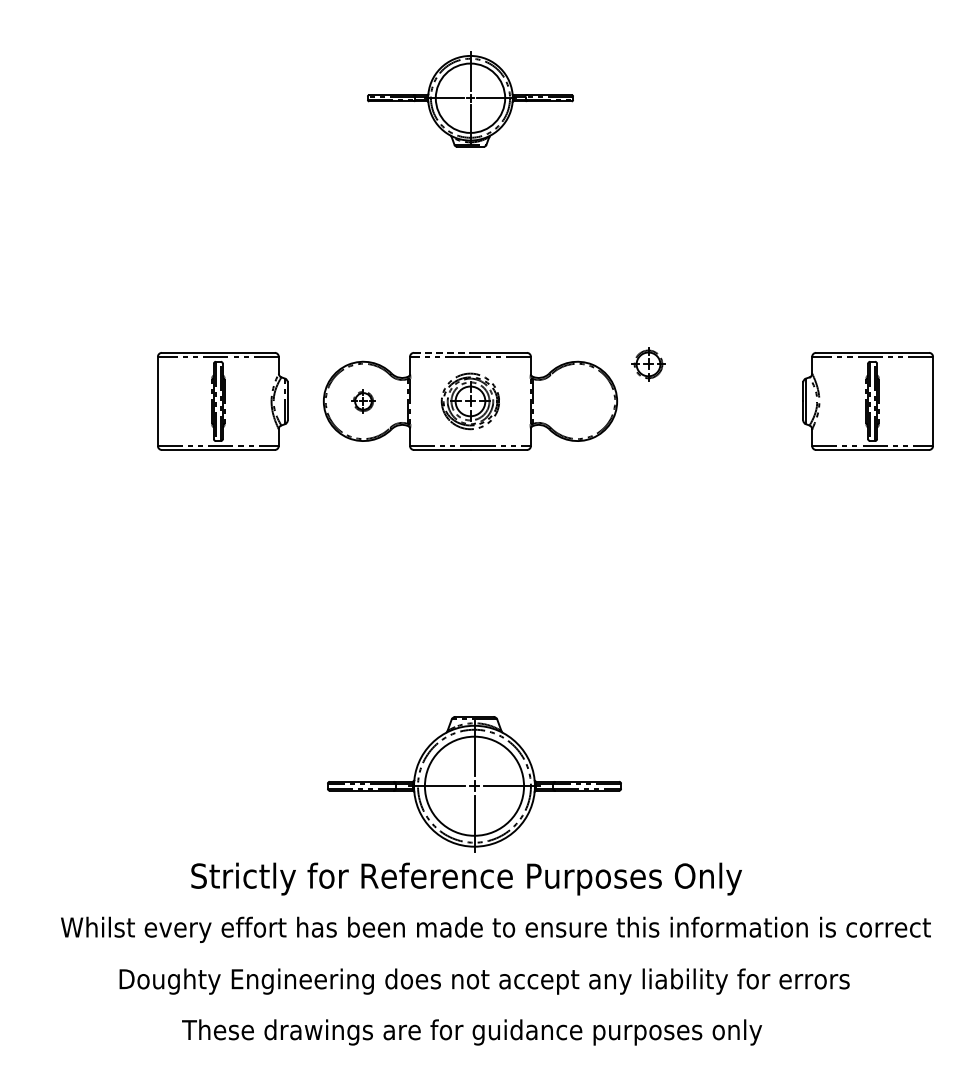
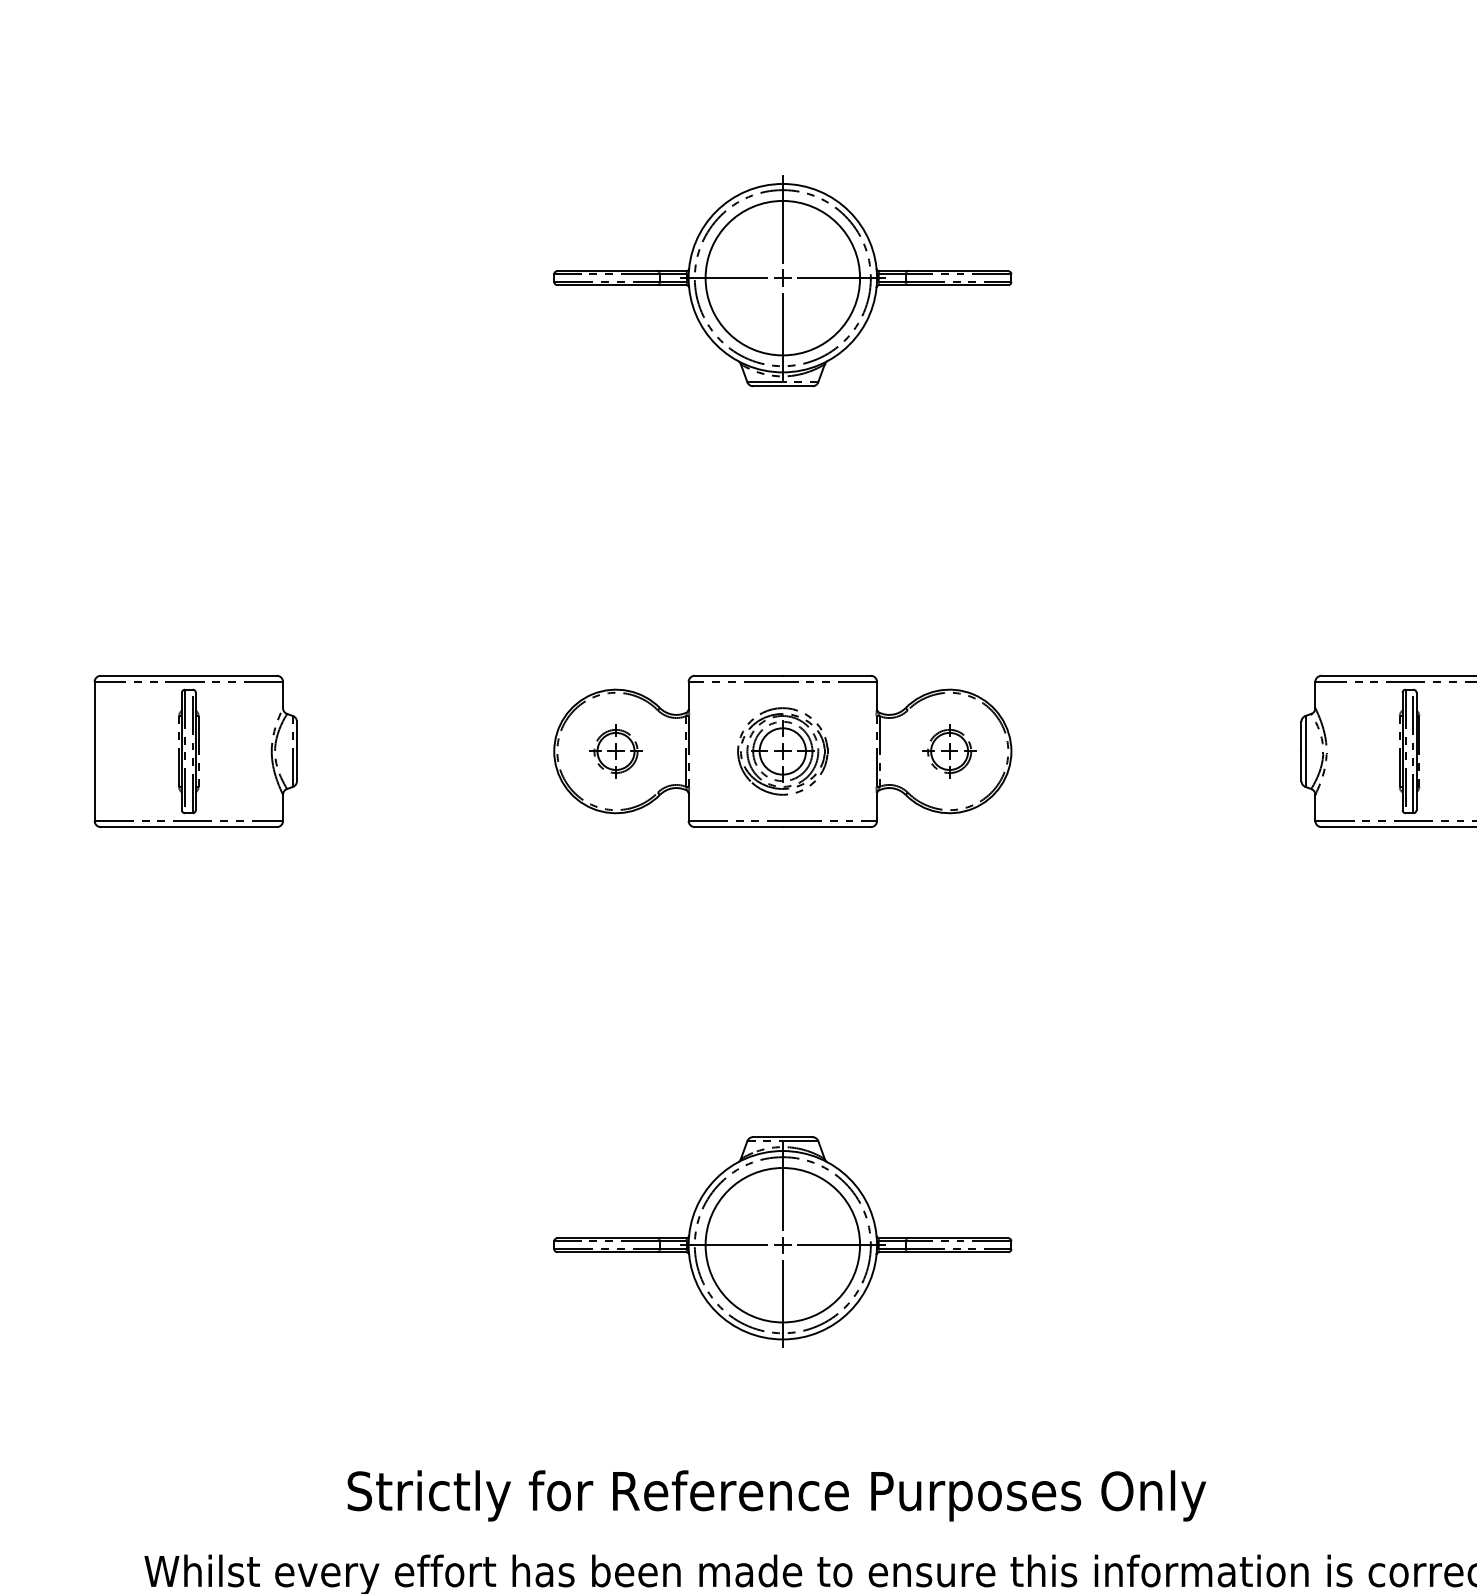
part: (470, 99) -> (782, 280), size x1.43
line: (442, 352) -> (739, 675), dashed -> solid
part: (648, 364) -> (949, 751), moved
part: (222, 401) -> (195, 751), moved
part: (363, 401) -> (616, 751), size x1.43
part: (474, 784) -> (782, 1242), moved

